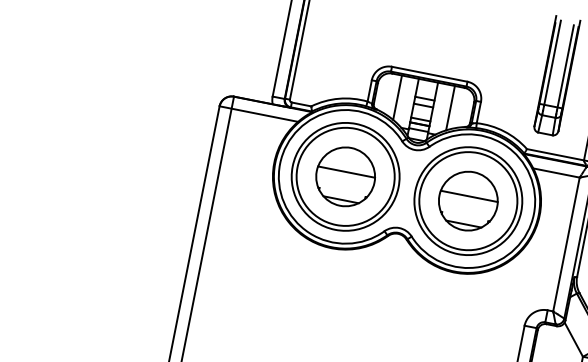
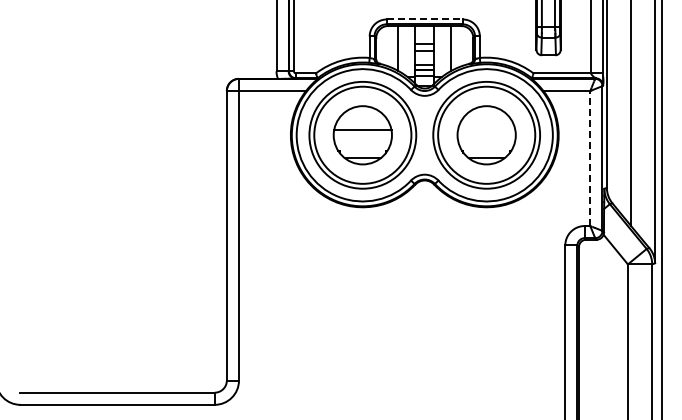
line: (430, 74) -> (425, 19), solid -> dashed
line: (469, 196) -> (486, 130), removed
line: (566, 244) -> (590, 158), solid -> dashed

